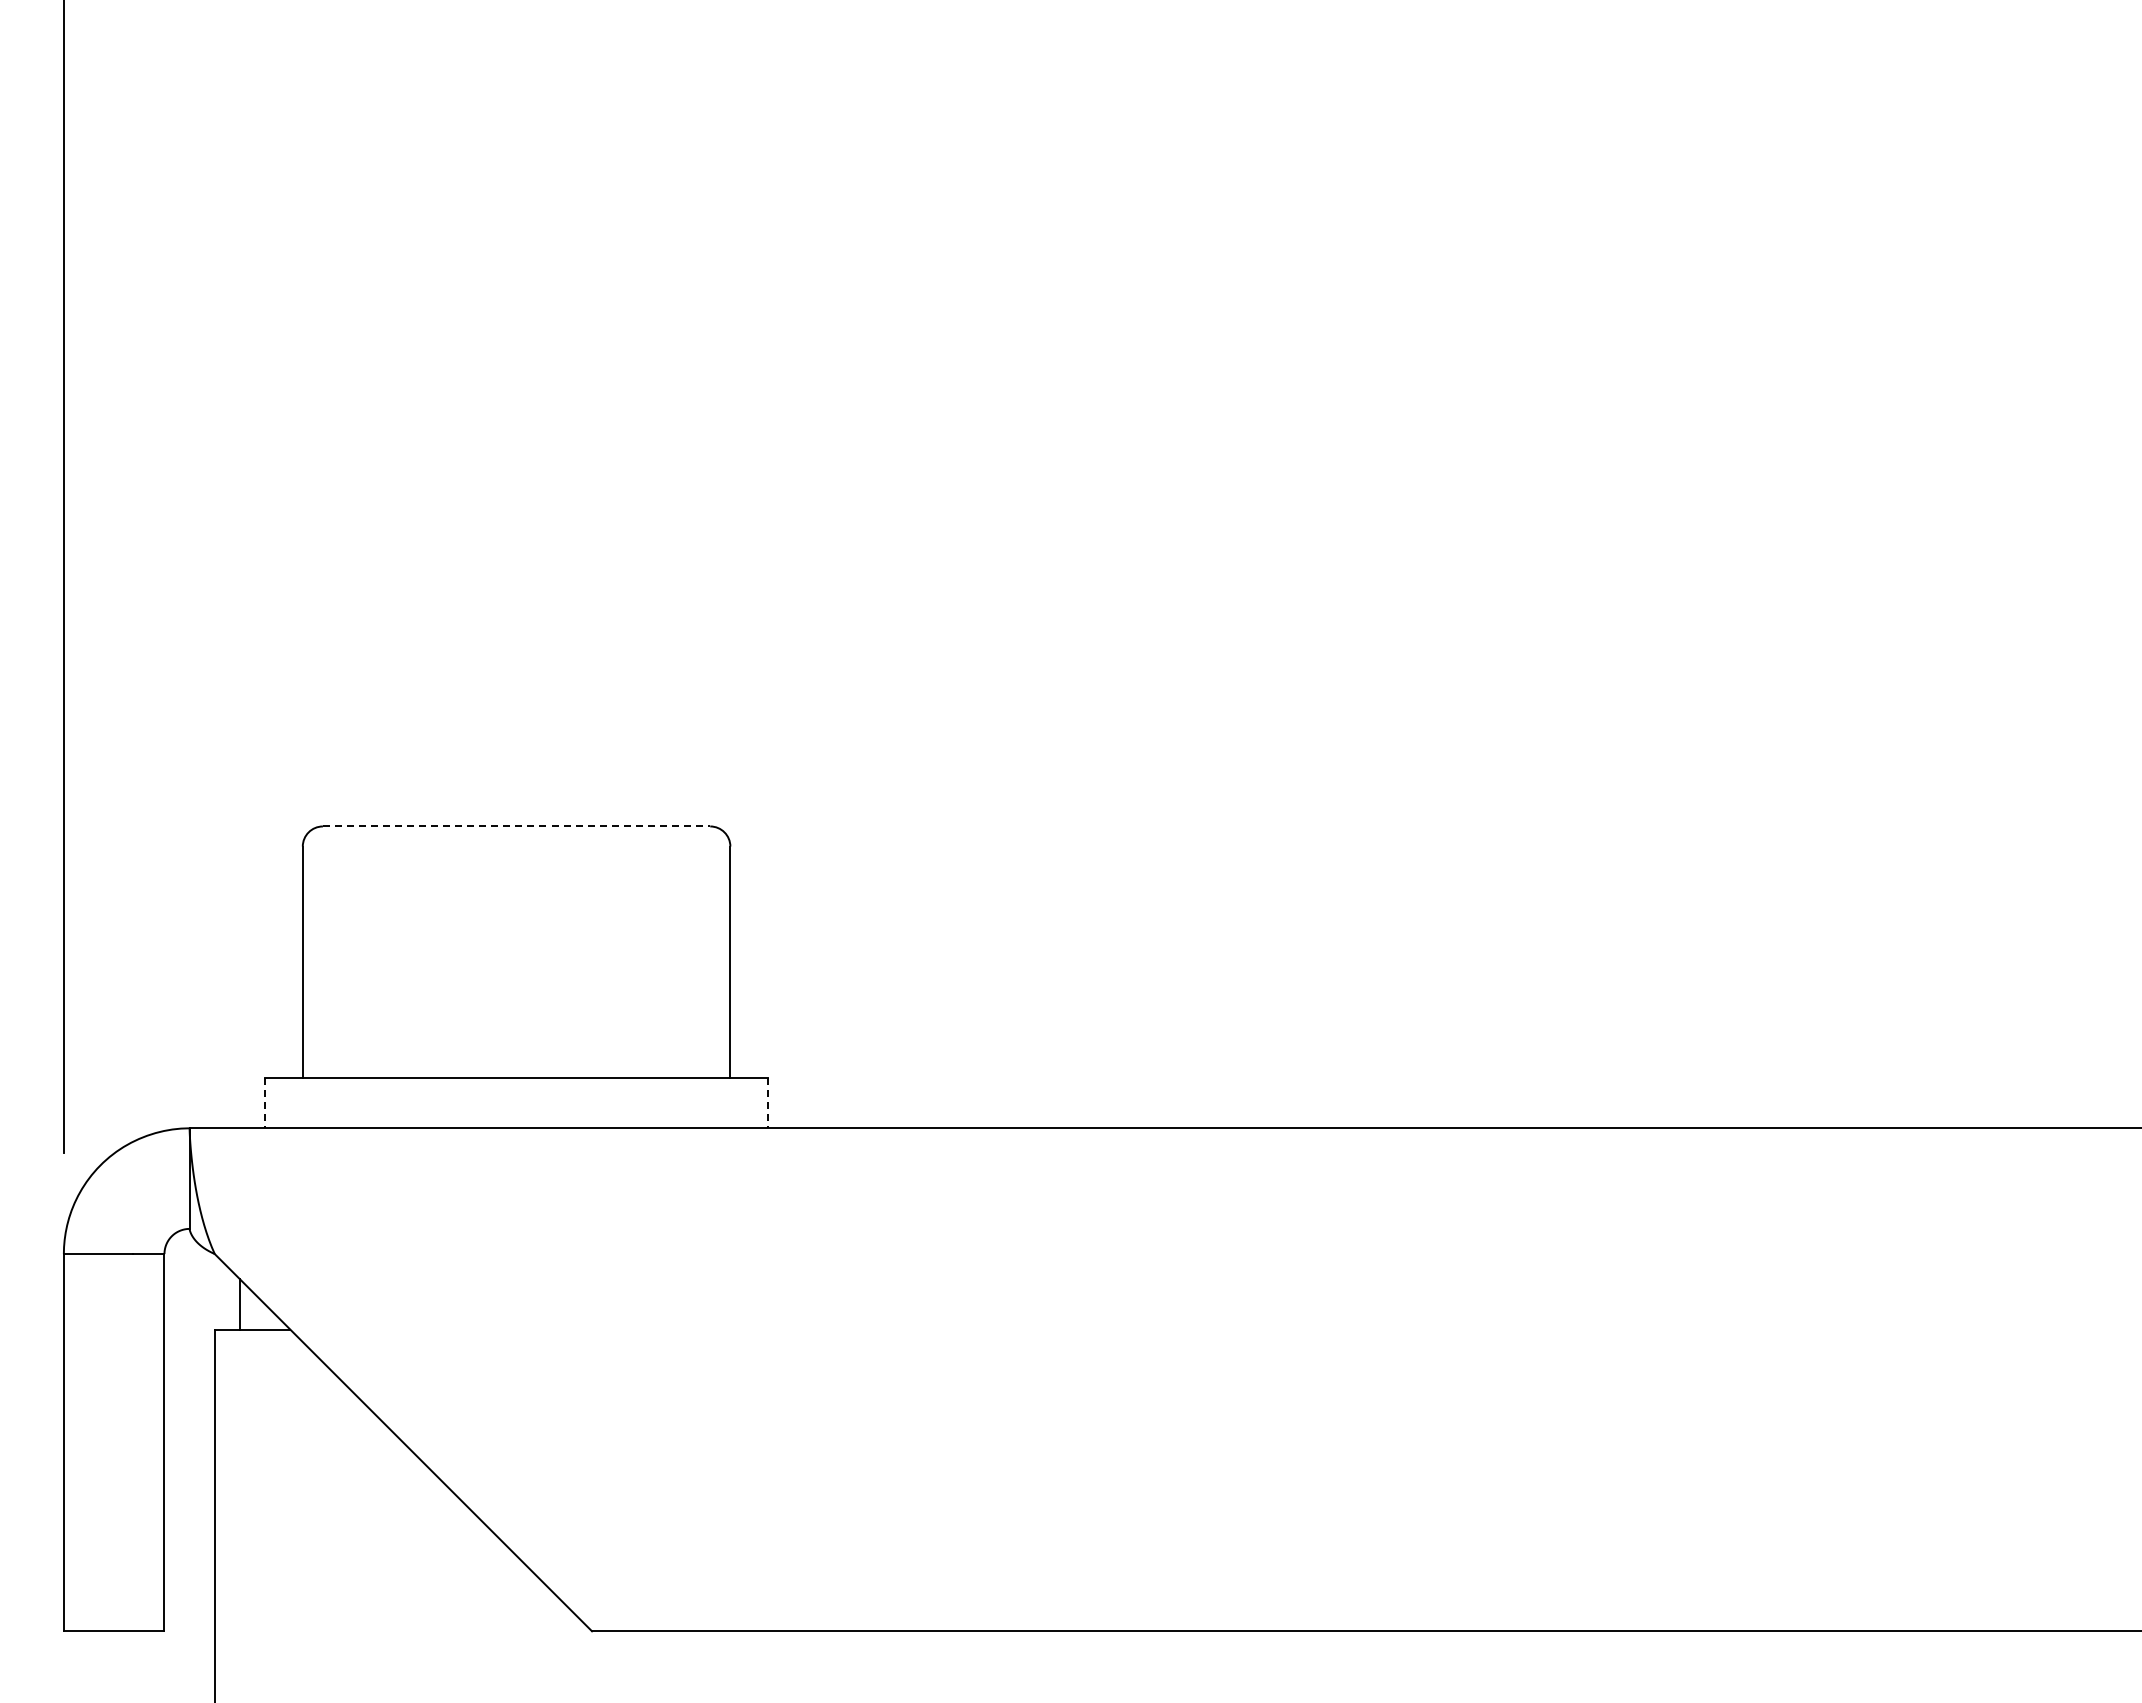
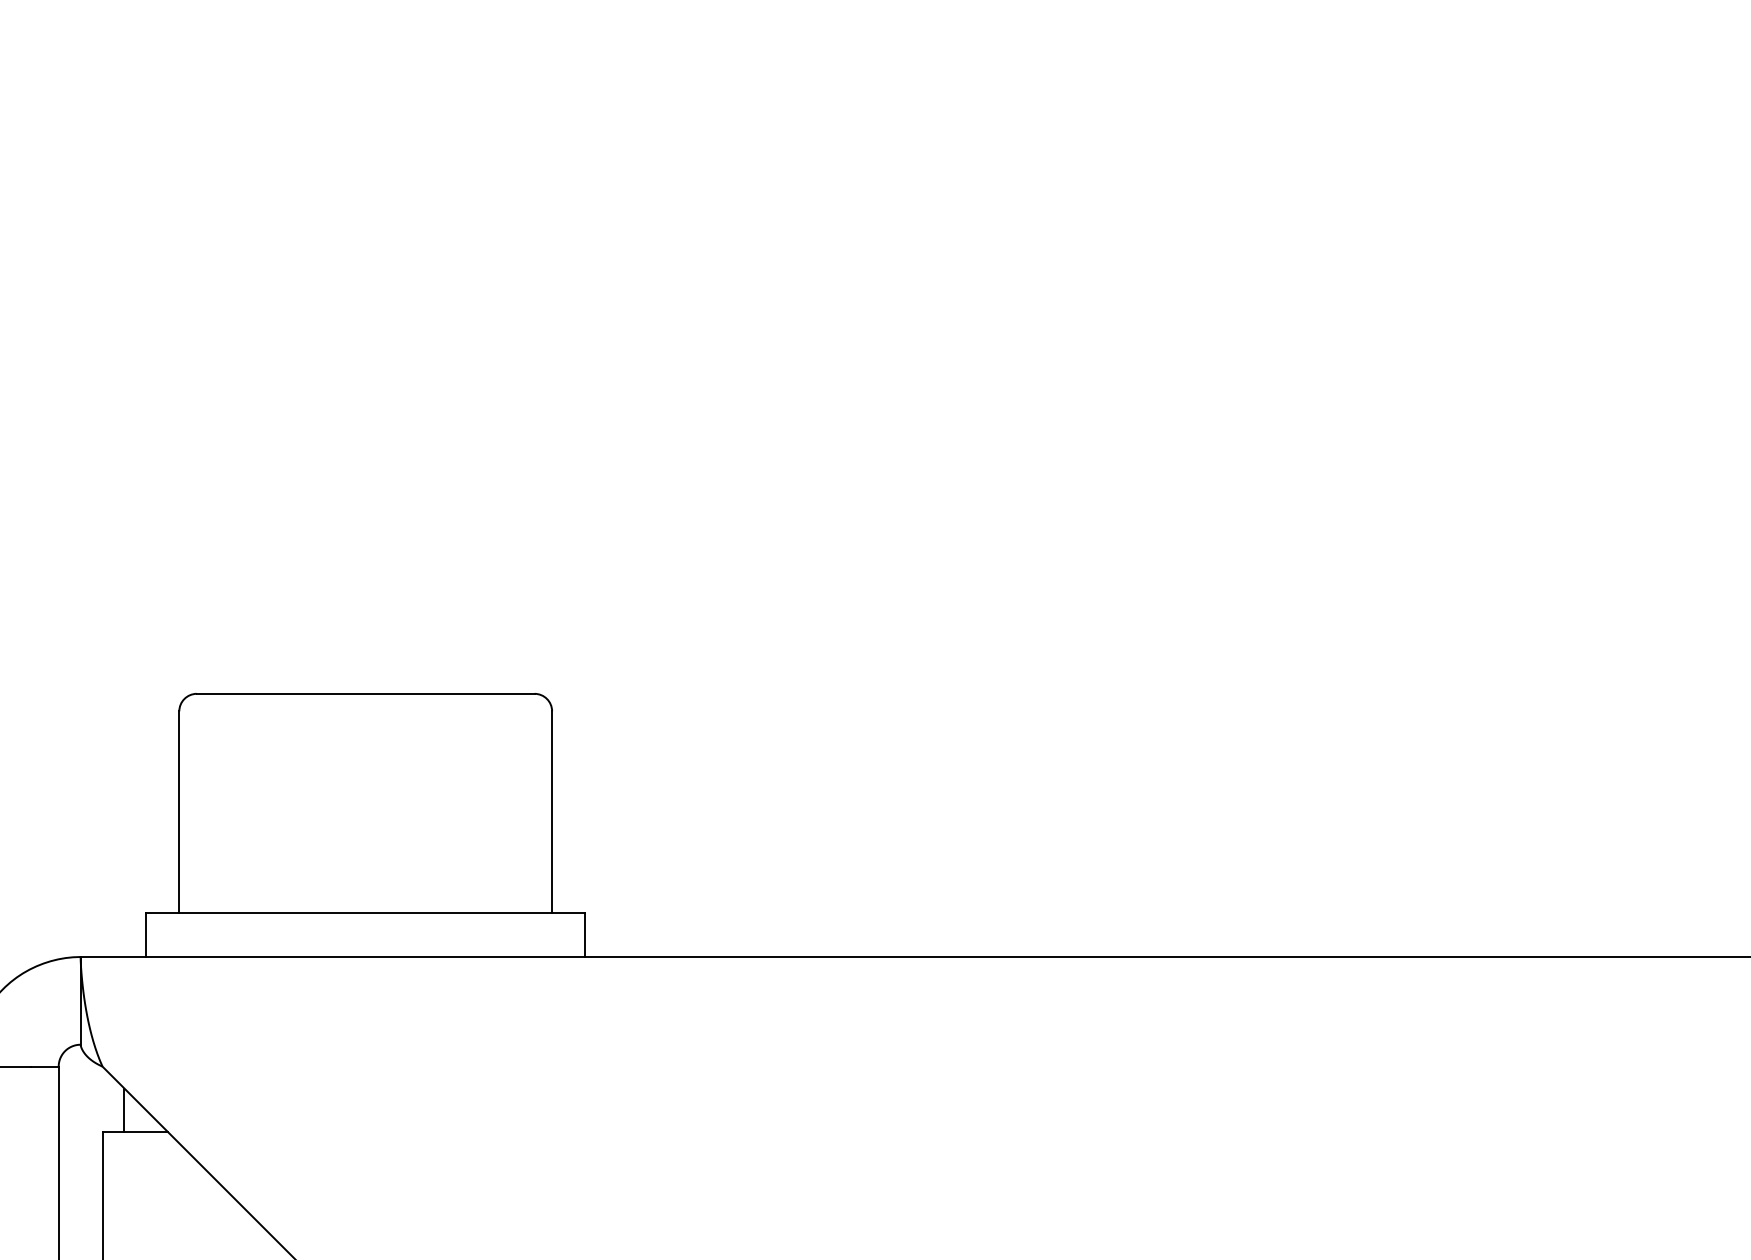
line: (516, 826) -> (365, 693), dashed -> solid
line: (265, 1103) -> (146, 935), dashed -> solid
line: (768, 1103) -> (585, 935), dashed -> solid

